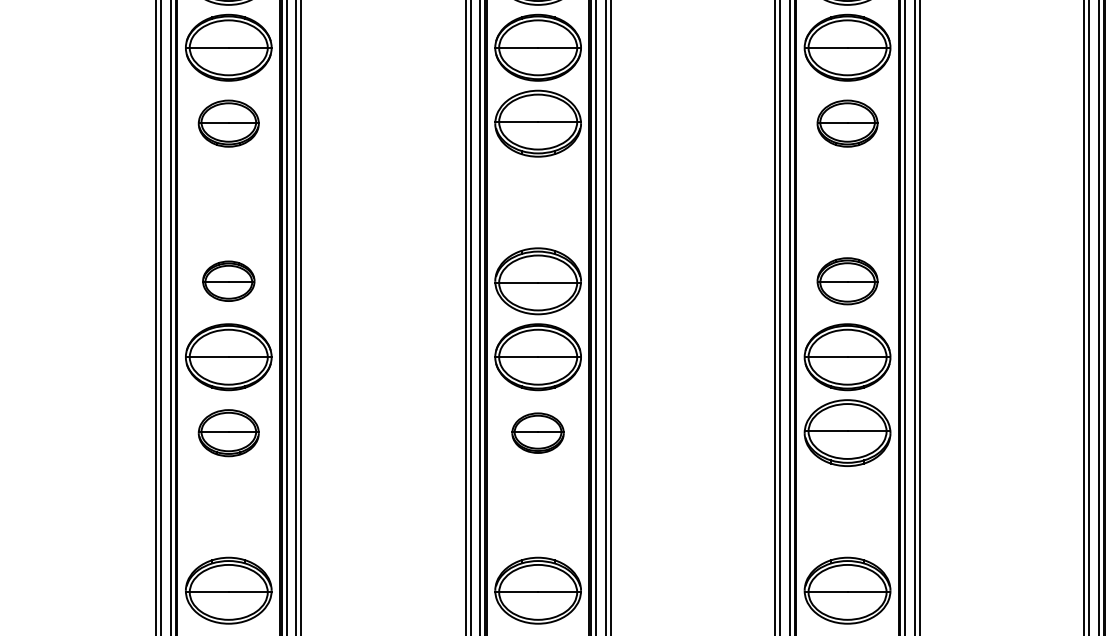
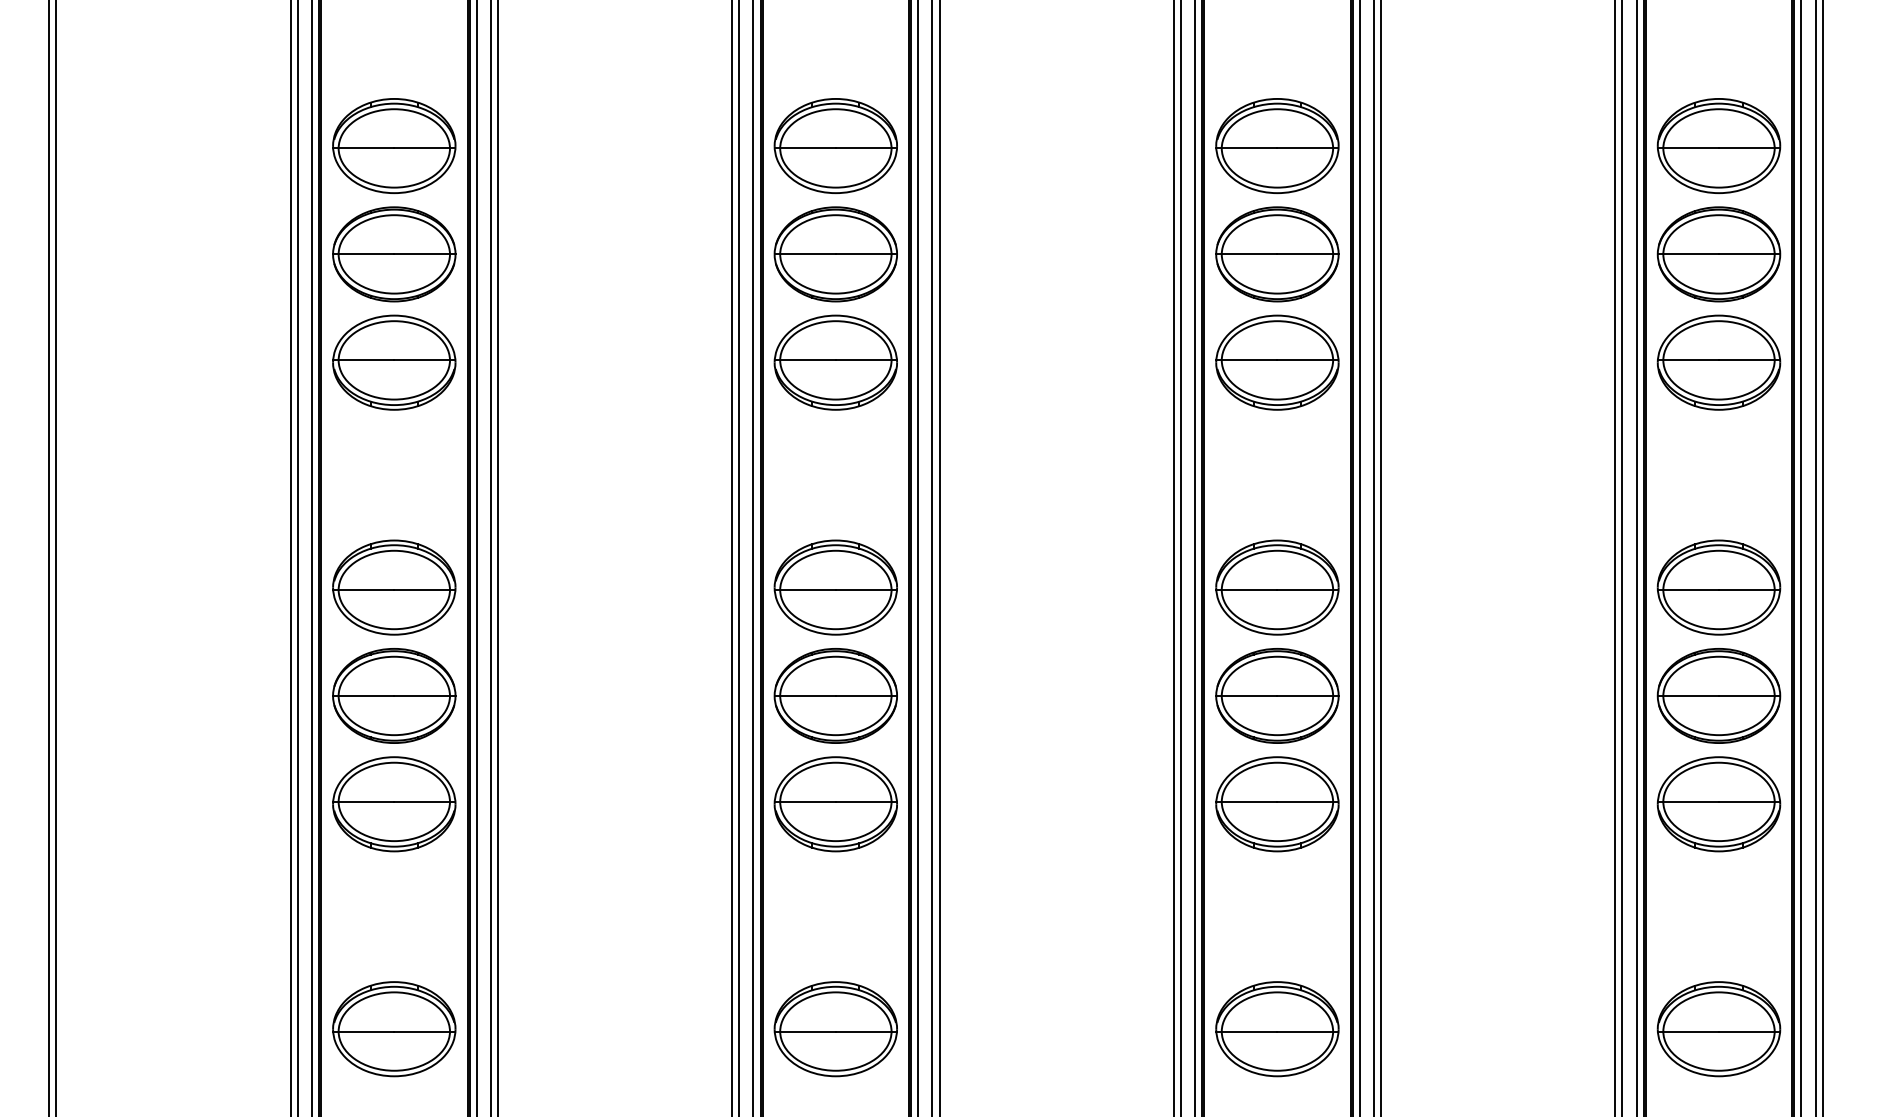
part: (228, 123) -> (394, 362), size x1.43
part: (847, 123) -> (1277, 362), size x1.43
part: (228, 281) -> (394, 587), size x1.67
part: (847, 281) -> (1277, 587), size x1.43
part: (228, 433) -> (394, 804), size x1.43
part: (537, 433) -> (835, 804), size x1.67

